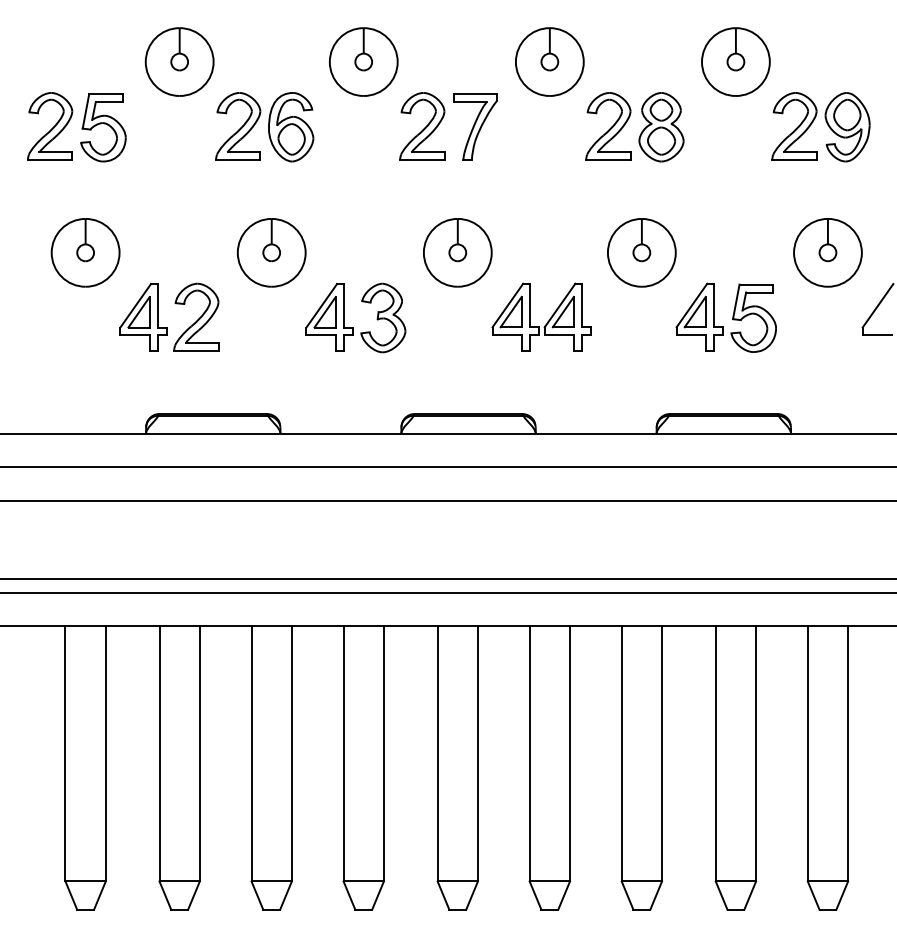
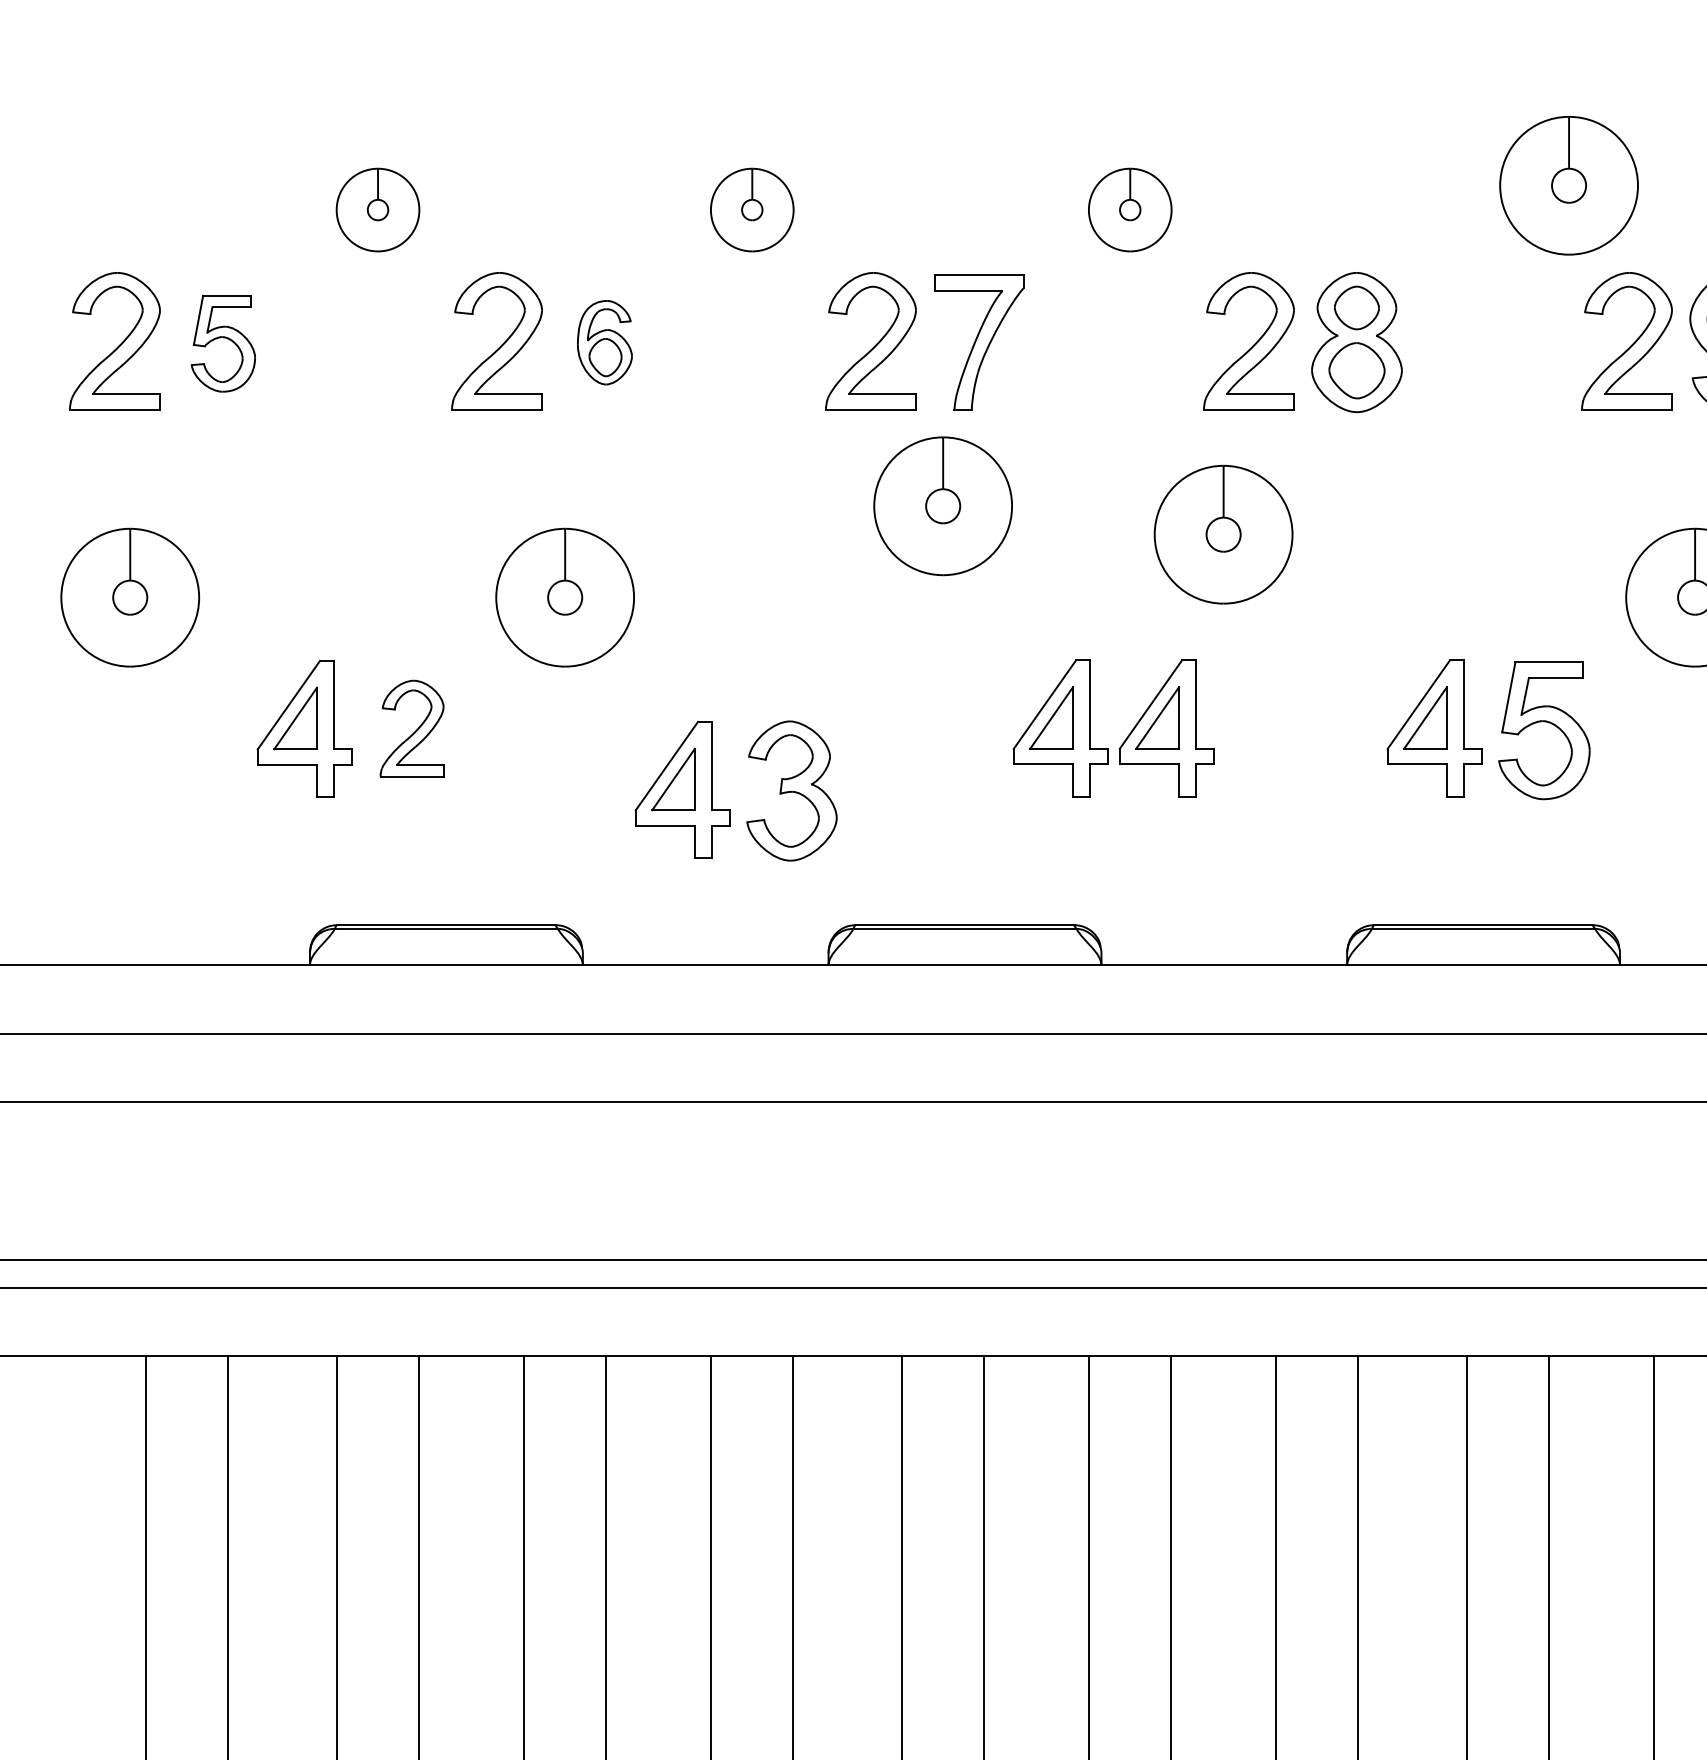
part: (179, 61) -> (377, 208), size x0.6
part: (363, 61) -> (751, 208), size x0.6
part: (549, 61) -> (1129, 208), size x0.6
part: (735, 61) -> (1568, 184), moved
part: (103, 127) -> (223, 343), size x0.7
part: (291, 127) -> (605, 343), size x0.6
part: (85, 252) -> (129, 596), moved
part: (457, 252) -> (942, 505), moved
part: (641, 252) -> (1222, 534), moved
part: (196, 316) -> (412, 726), size x0.7
part: (353, 327) -> (731, 810), moved

